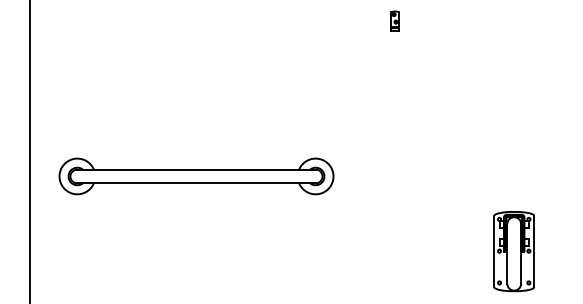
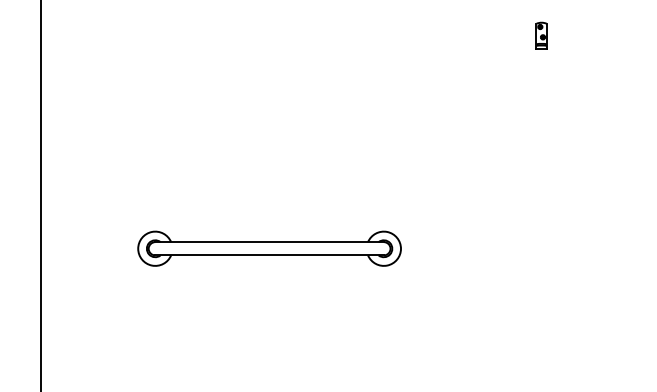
part: (196, 176) -> (269, 248), size x0.7

